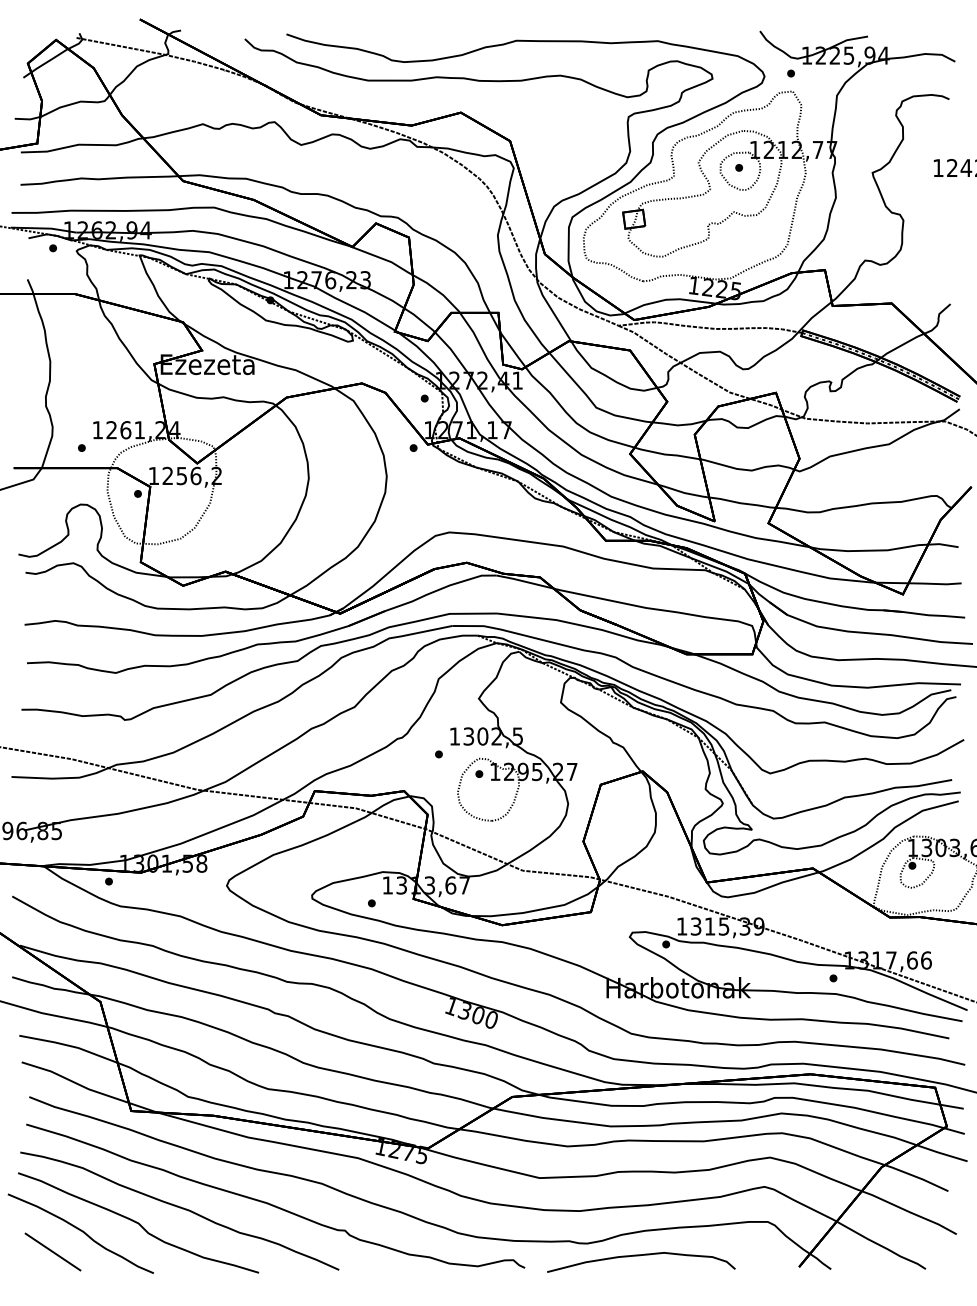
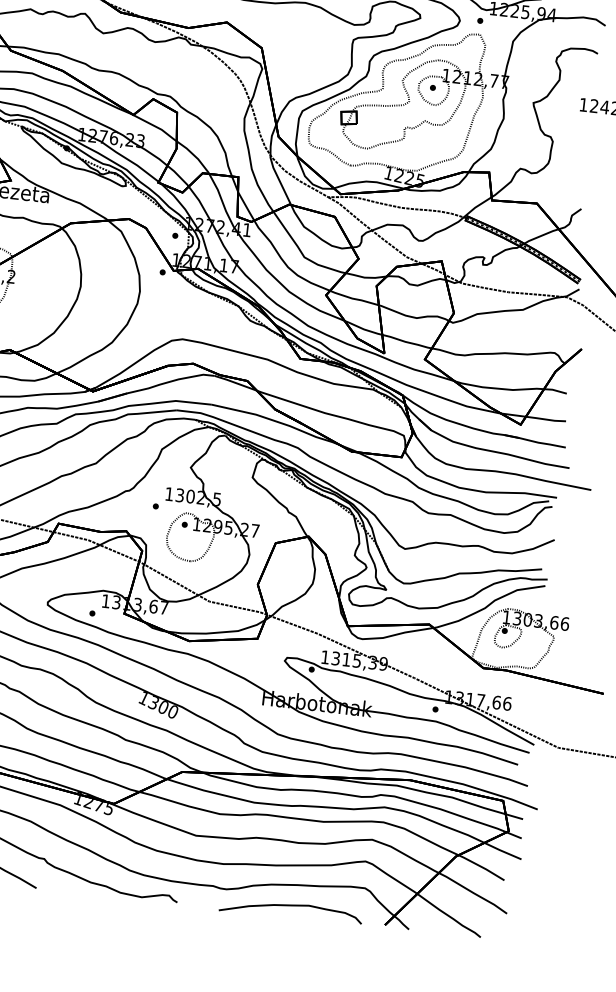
curve: (640, 1256) -> (290, 906), moved

